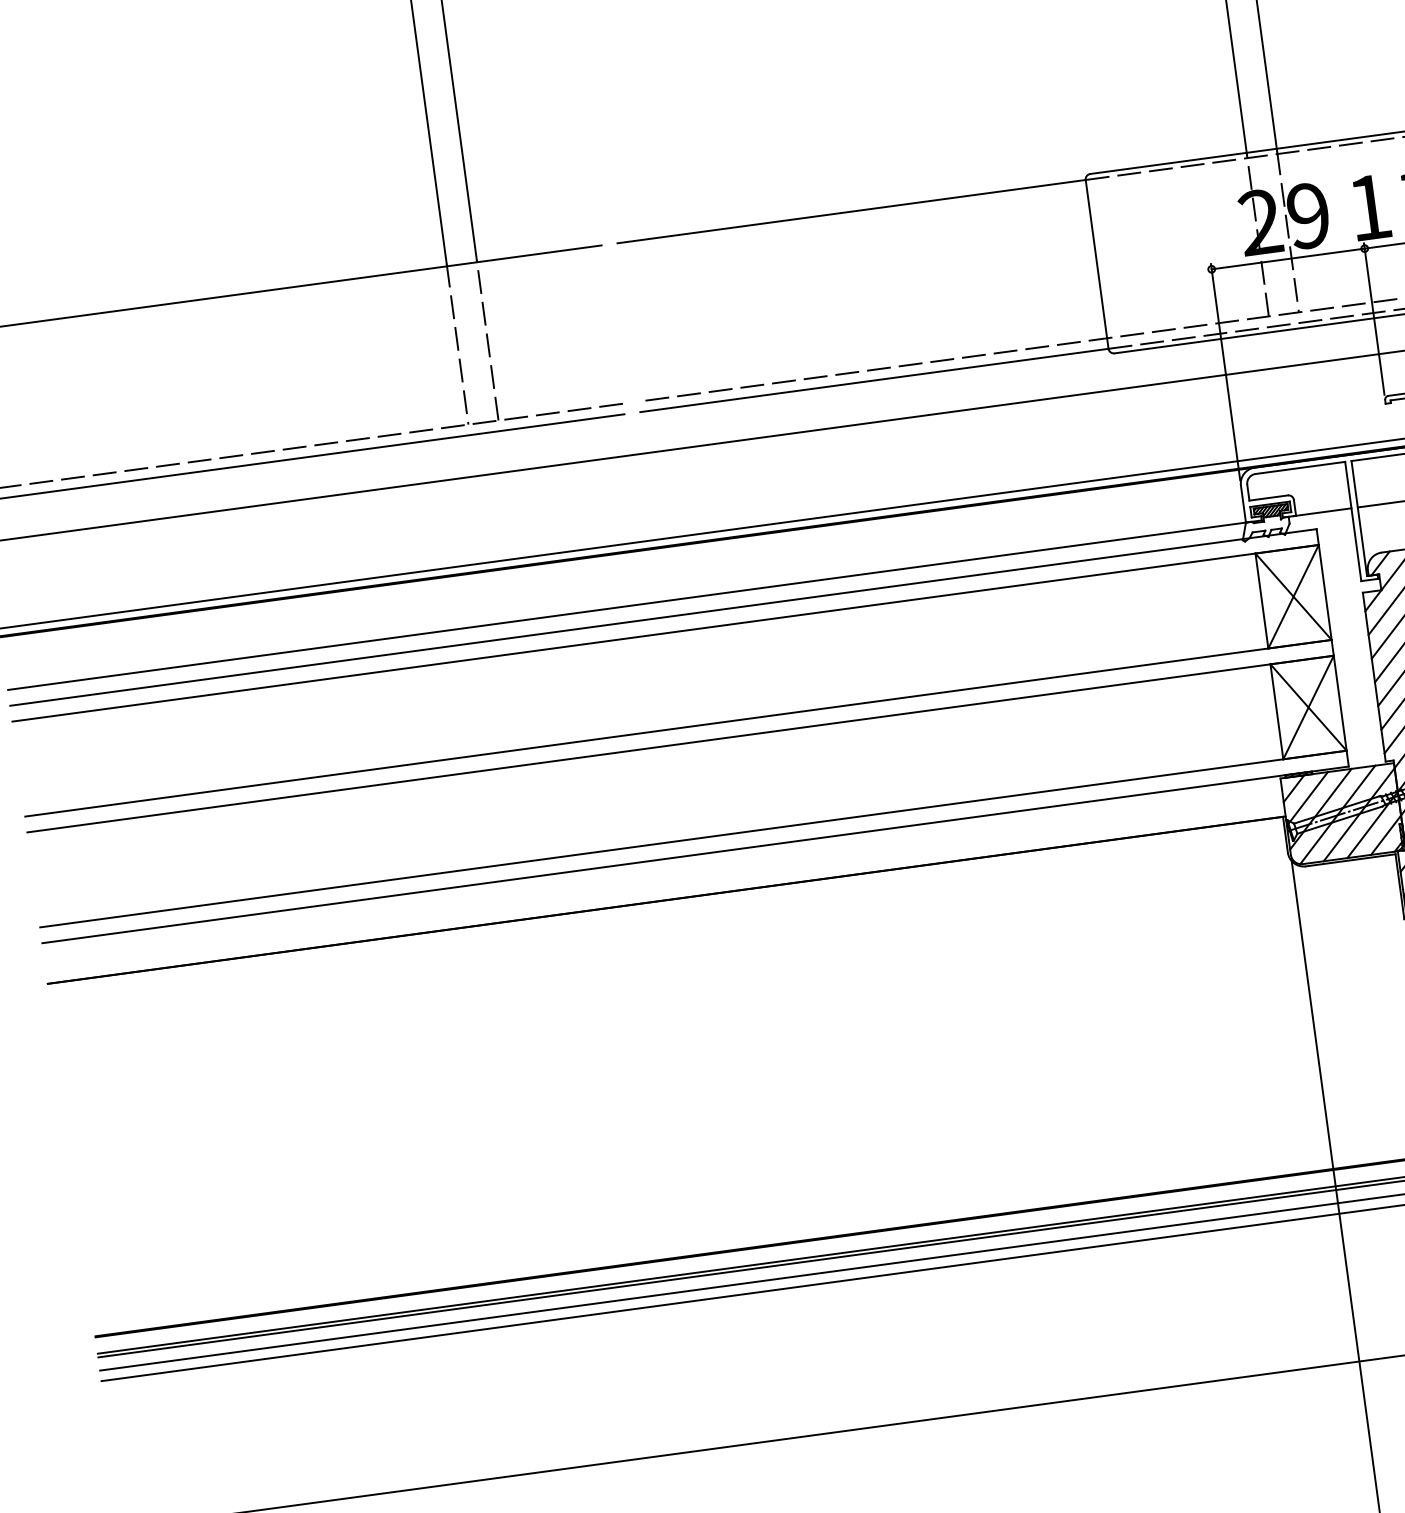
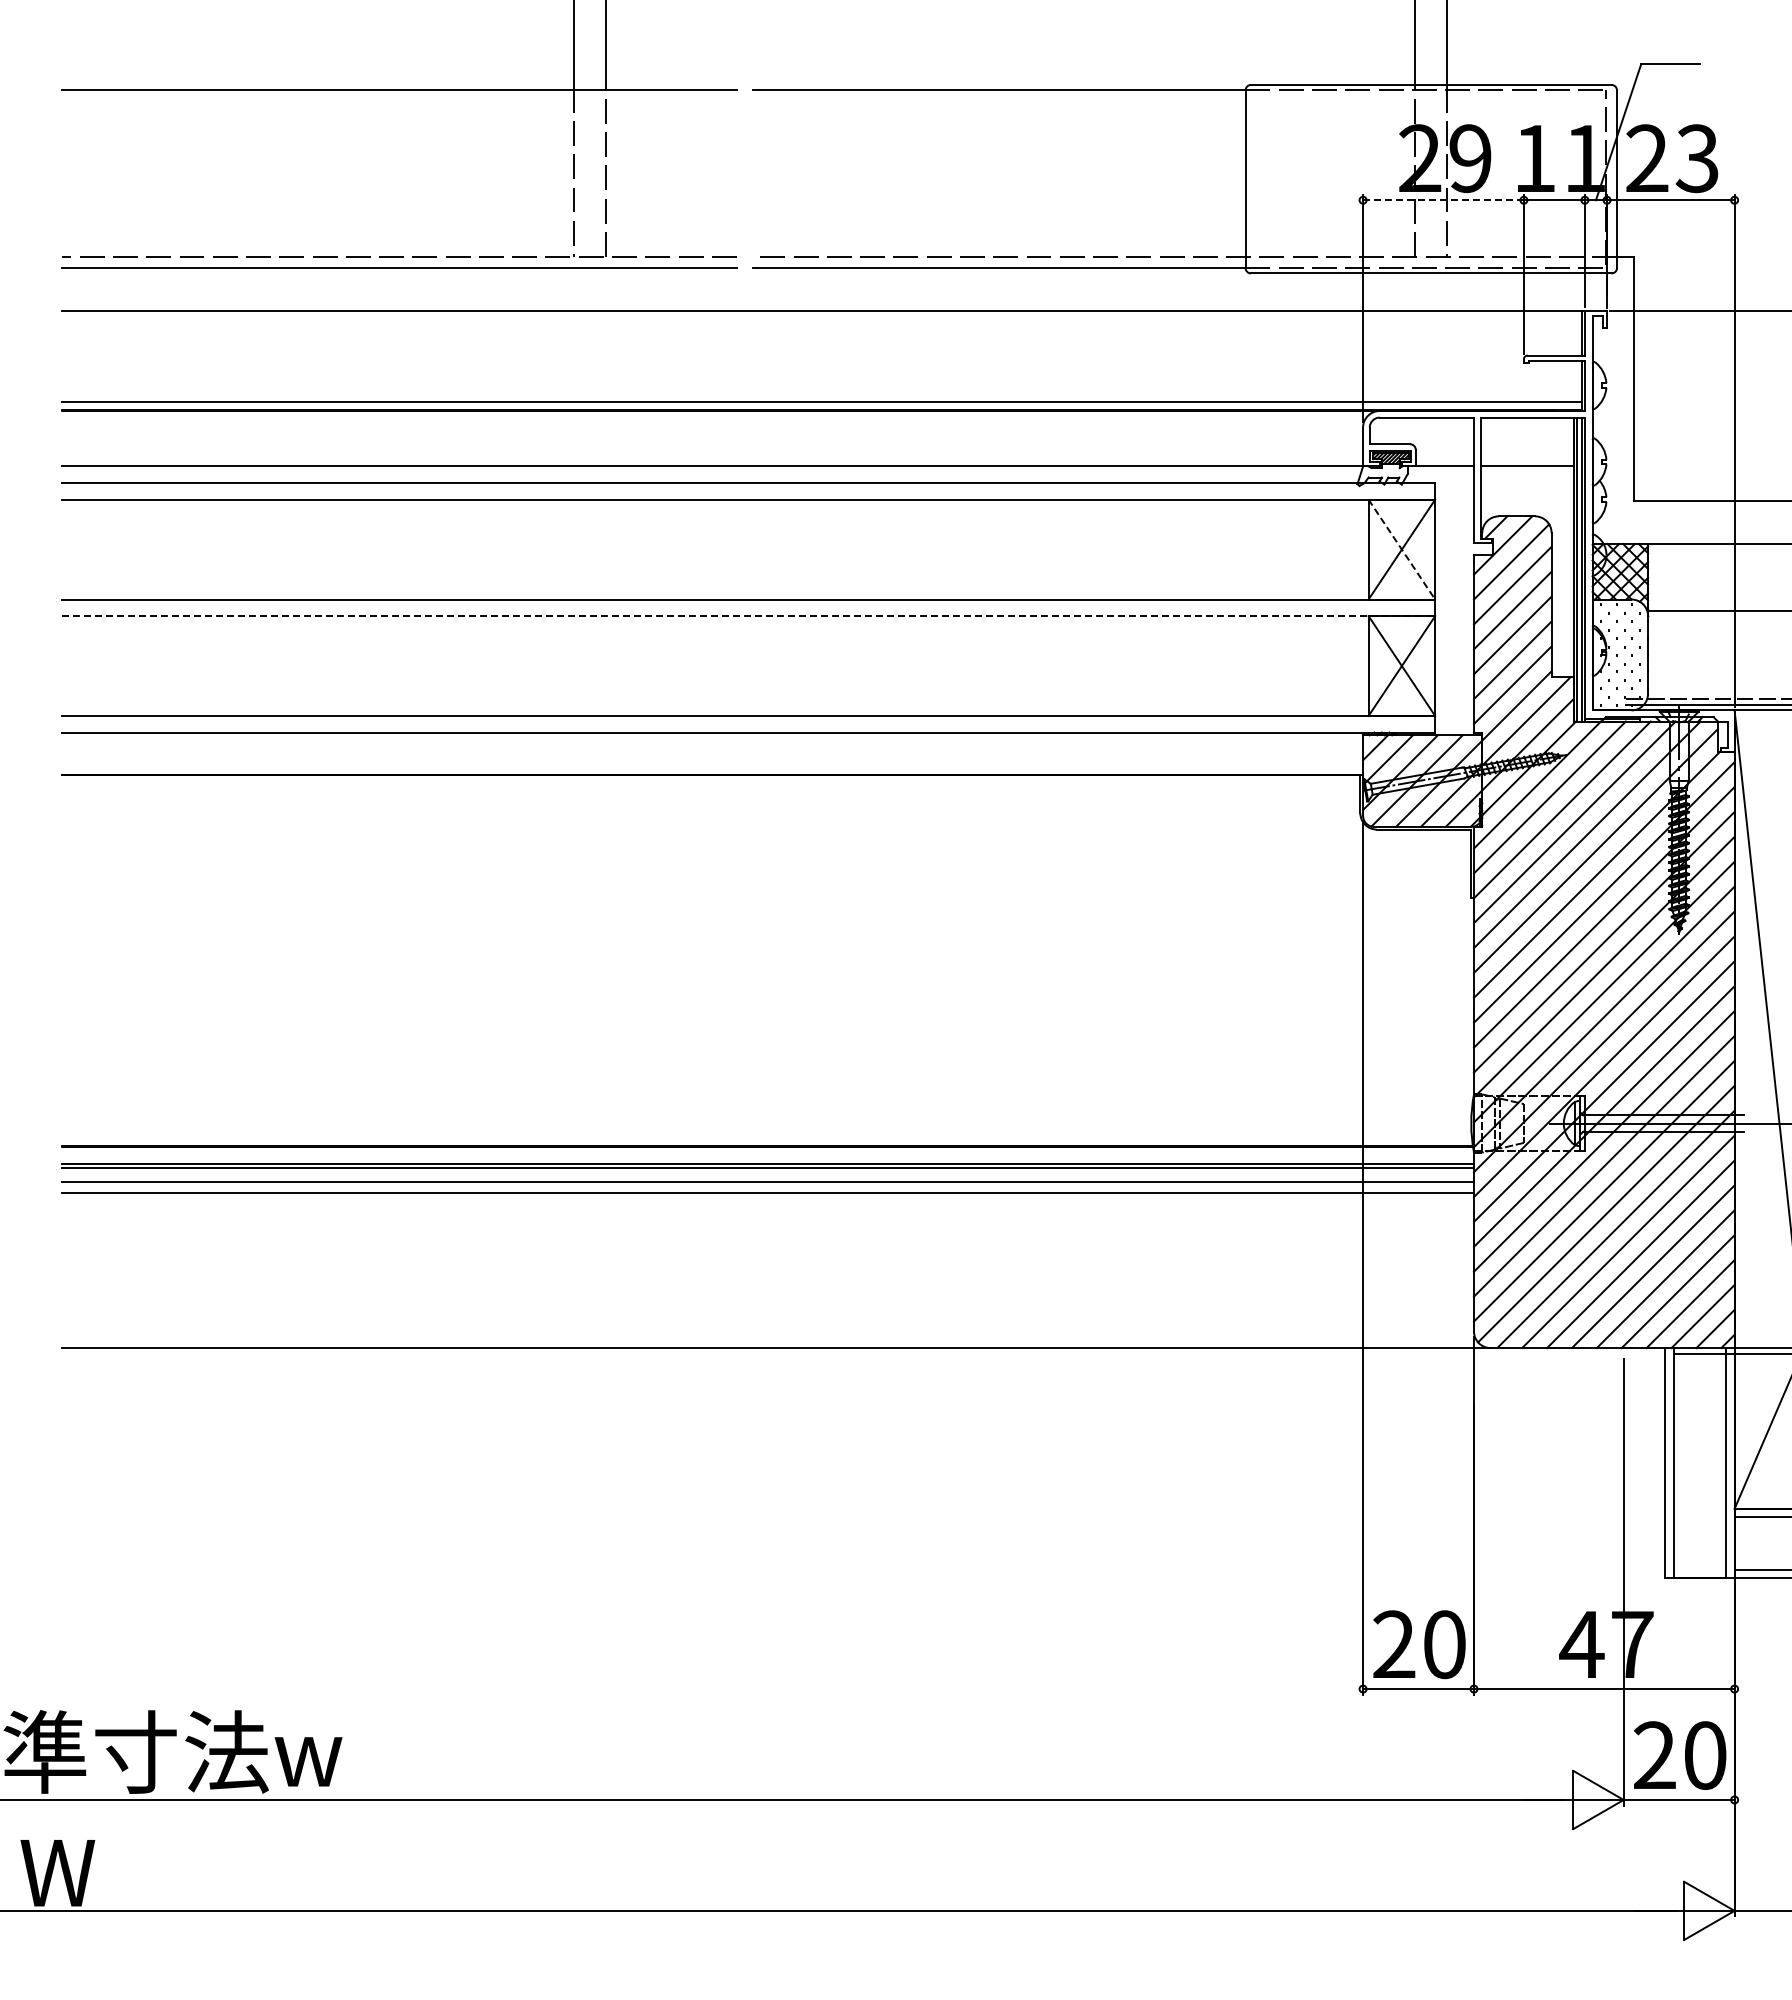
line: (1287, 259) -> (1442, 200), solid -> dashed
line: (1293, 596) -> (1401, 549), solid -> dashed
line: (681, 744) -> (749, 616), solid -> dashed

